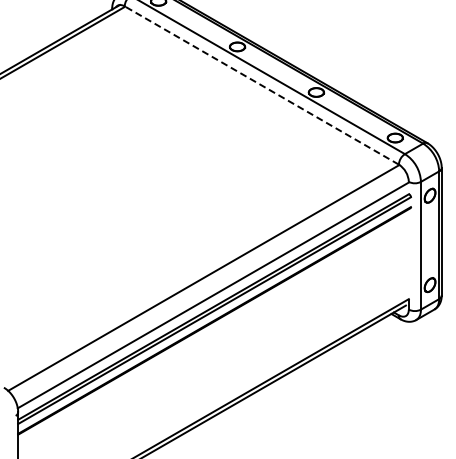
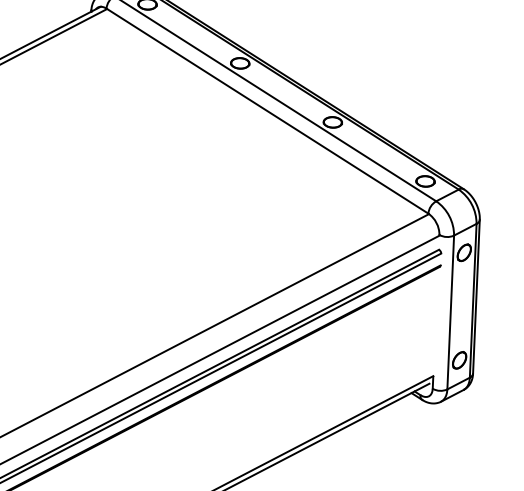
line: (261, 85) -> (267, 111), dashed -> solid

